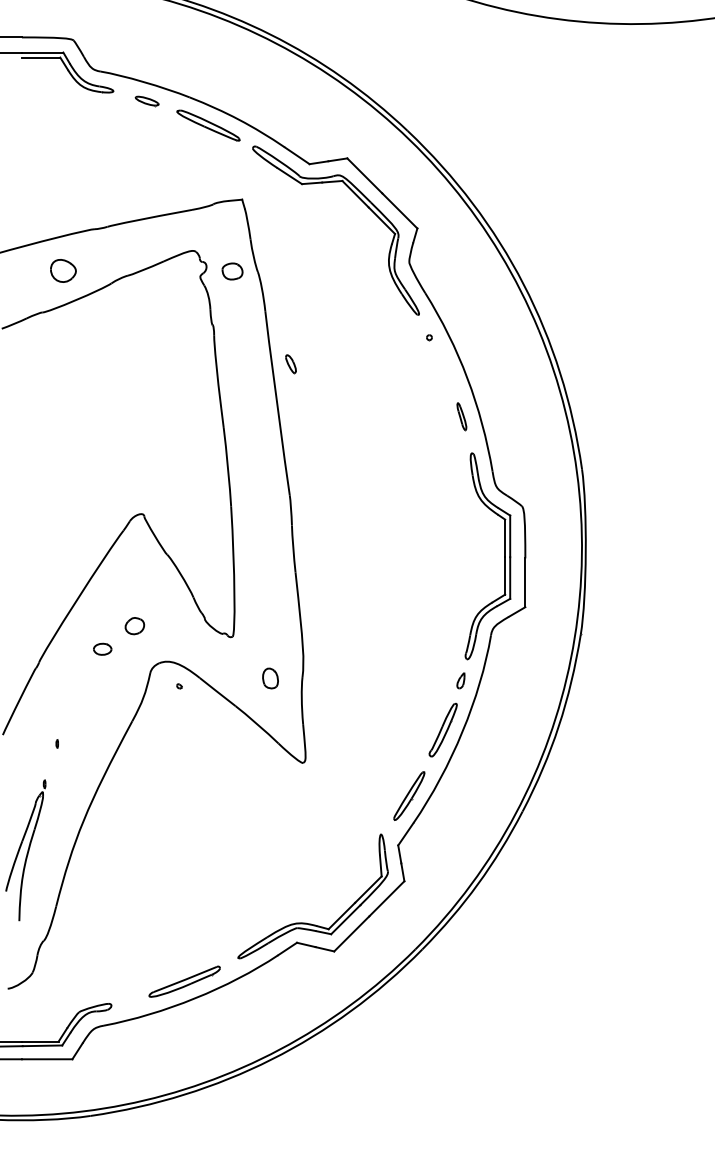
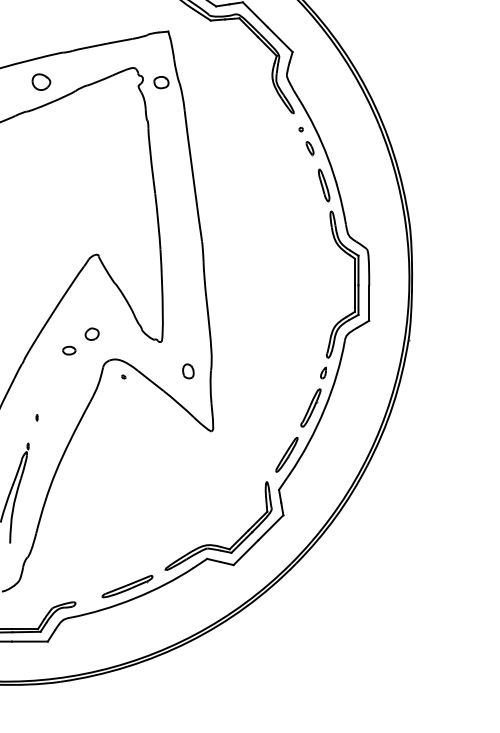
part: (290, 364) -> (309, 148), moved
part: (461, 416) -> (323, 185), size x1.67

